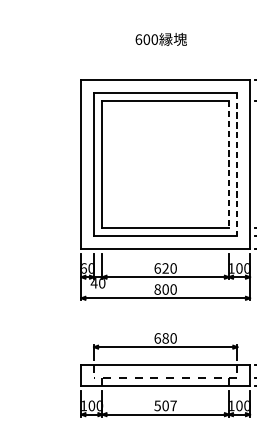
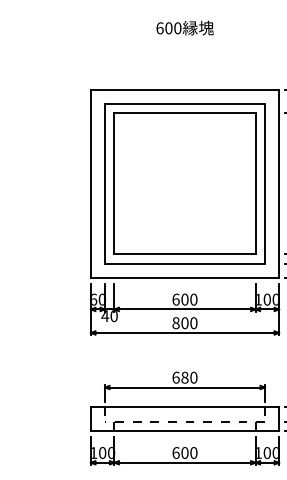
text: (160, 38) -> (184, 27), moved
line: (228, 164) -> (255, 183), dashed -> solid
line: (236, 164) -> (264, 183), dashed -> solid
text: (165, 268) -> (184, 299), 620 -> 600
text: (165, 405) -> (184, 452), 507 -> 600

